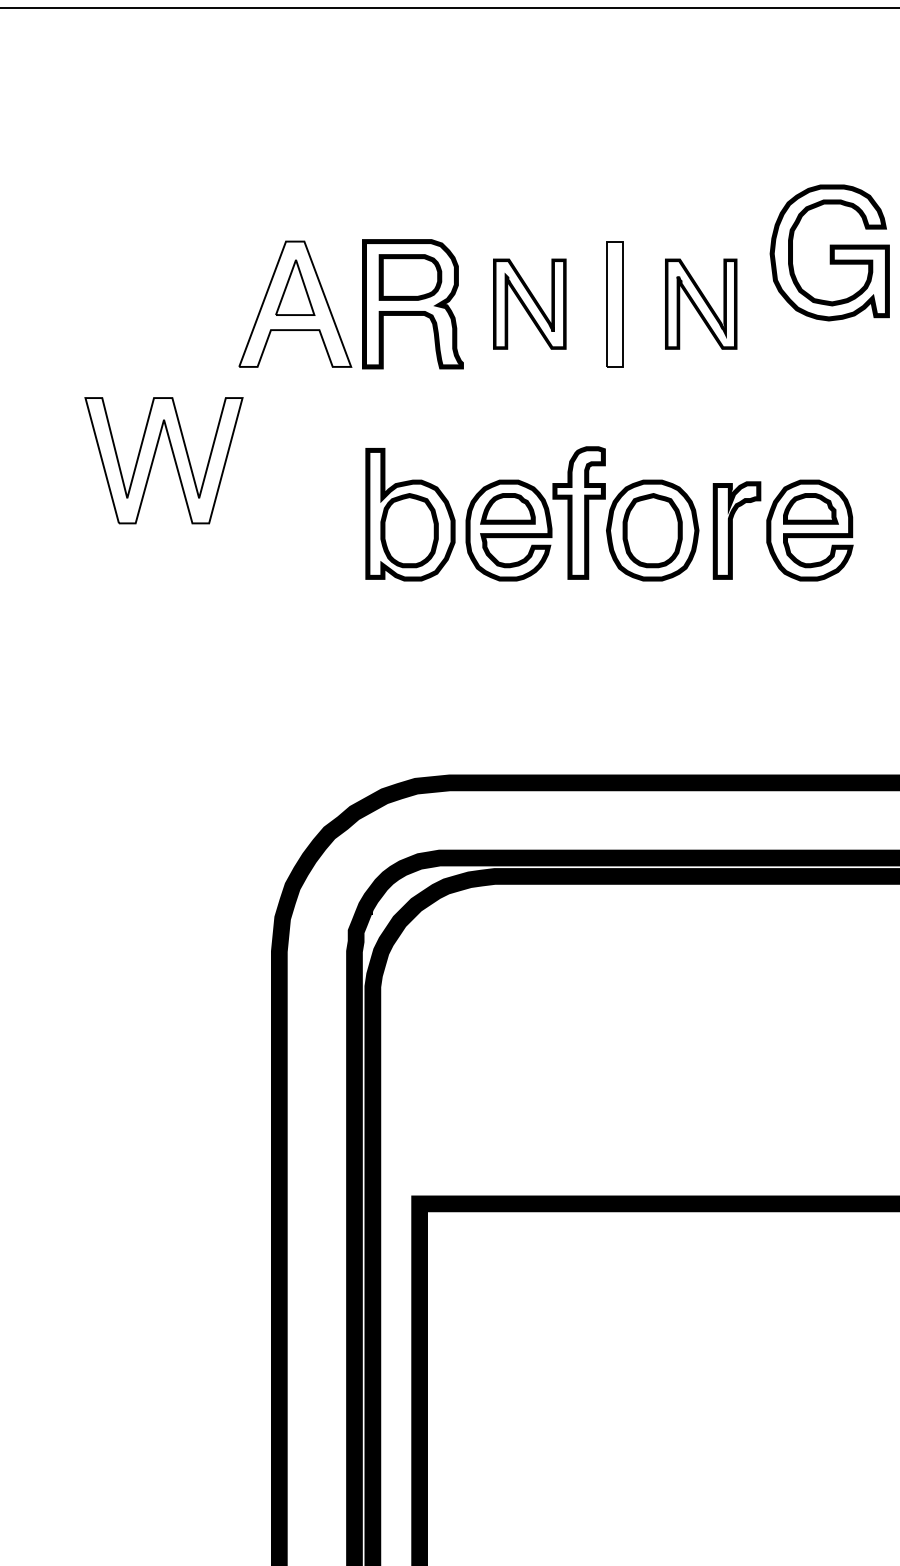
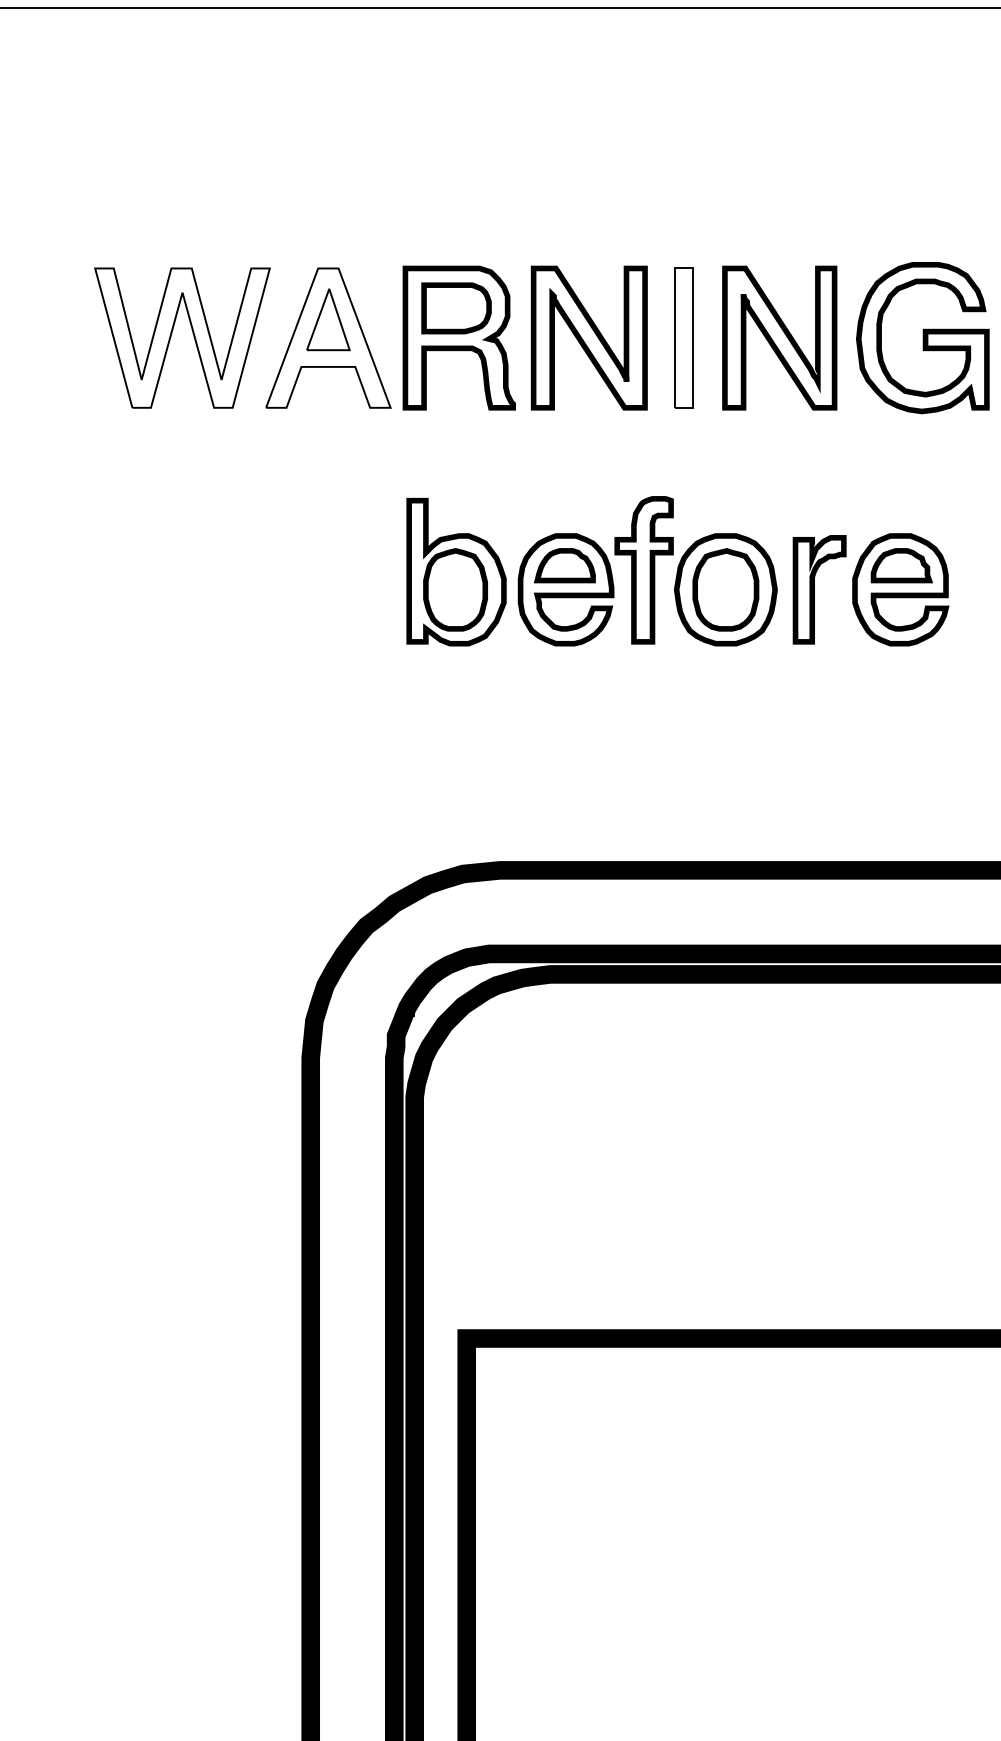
part: (829, 253) -> (922, 338), moved
part: (529, 303) -> (588, 337), size x1.43
part: (700, 303) -> (779, 337), size x1.43
part: (155, 456) -> (172, 333), moved

